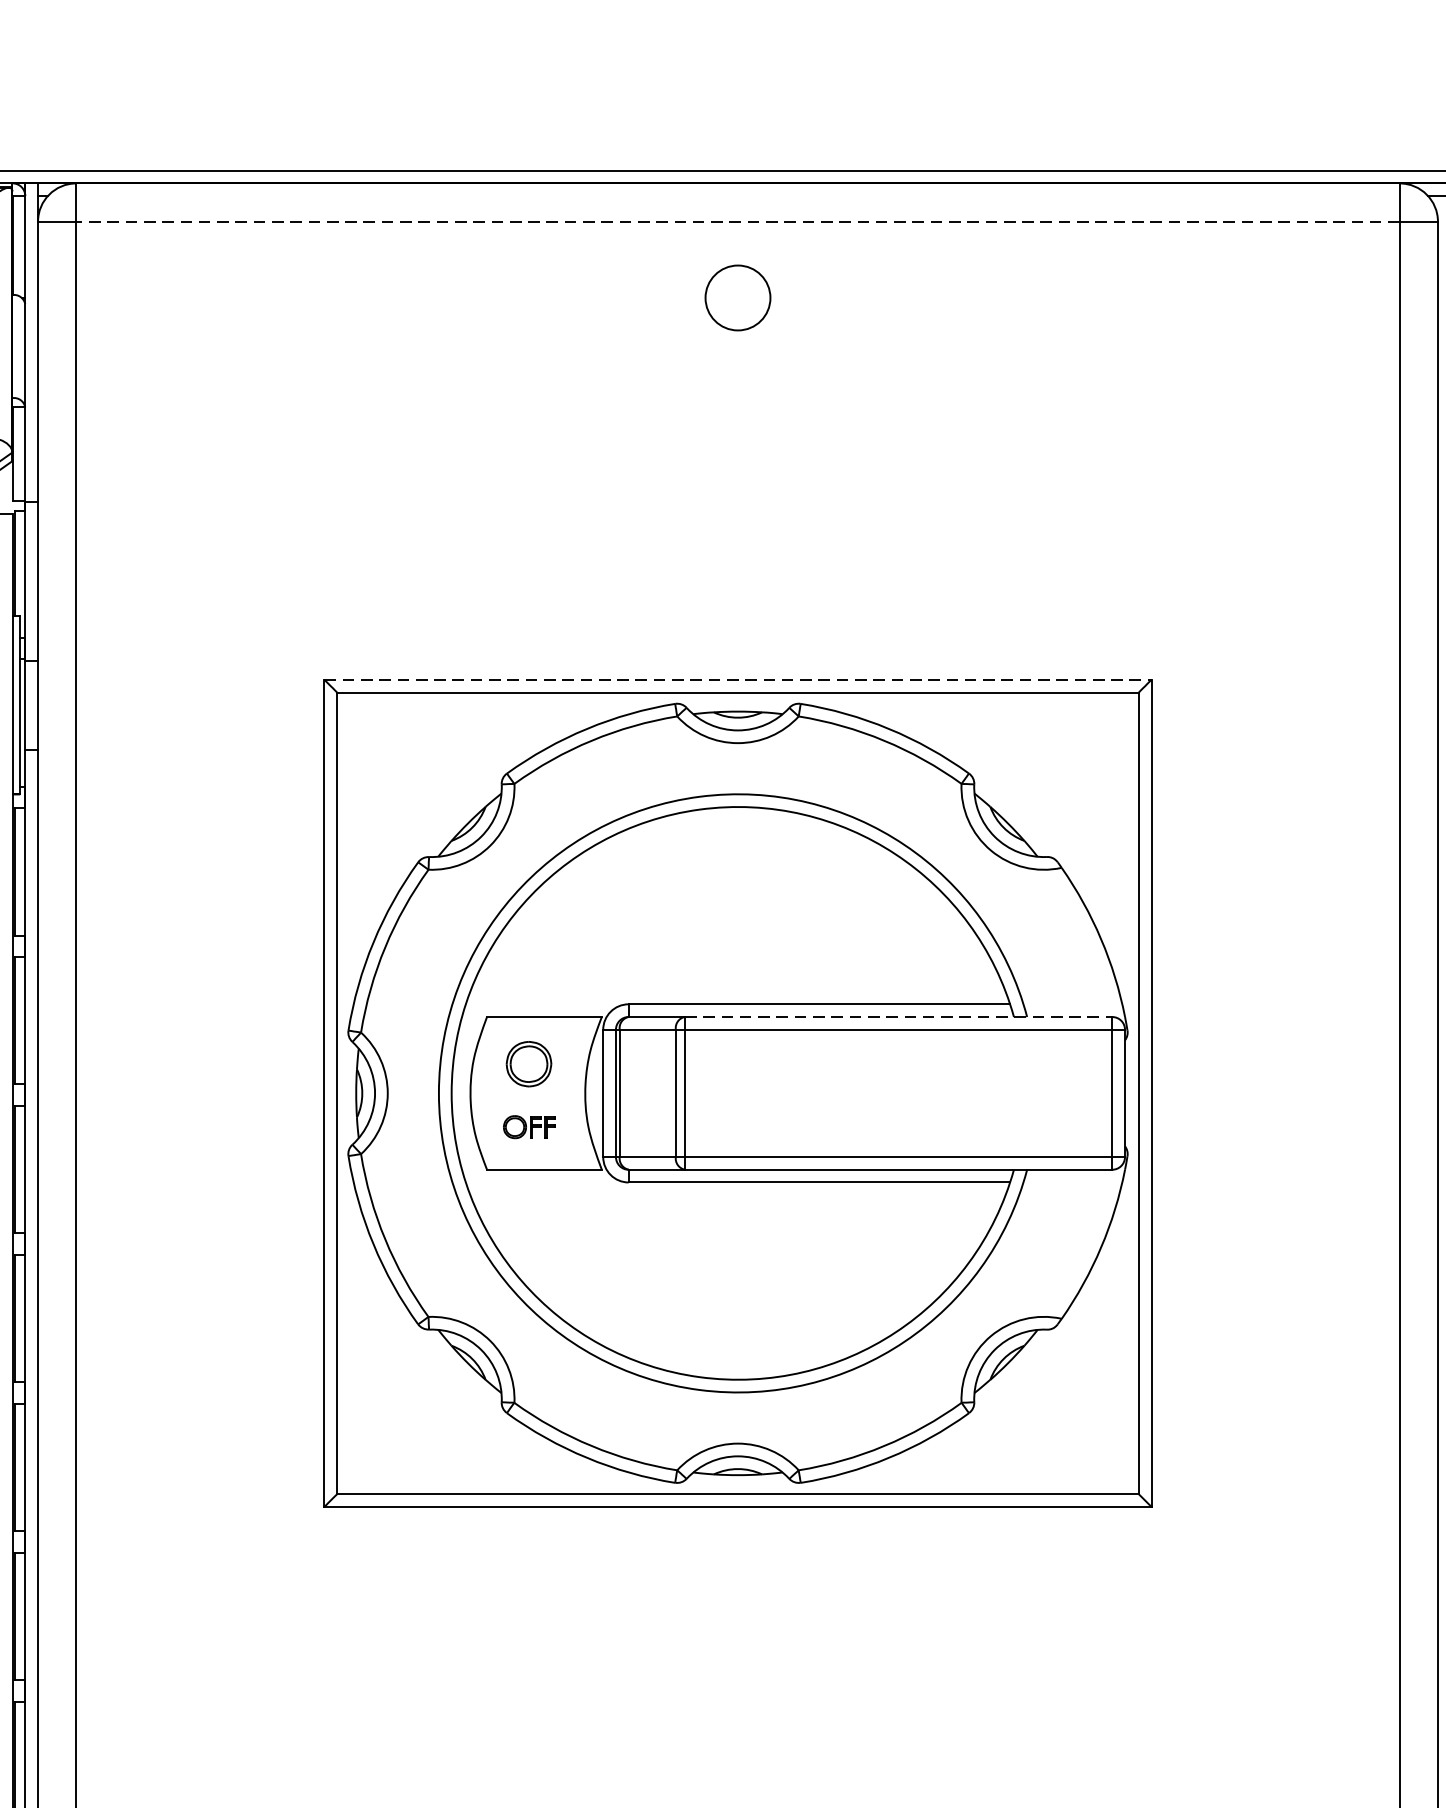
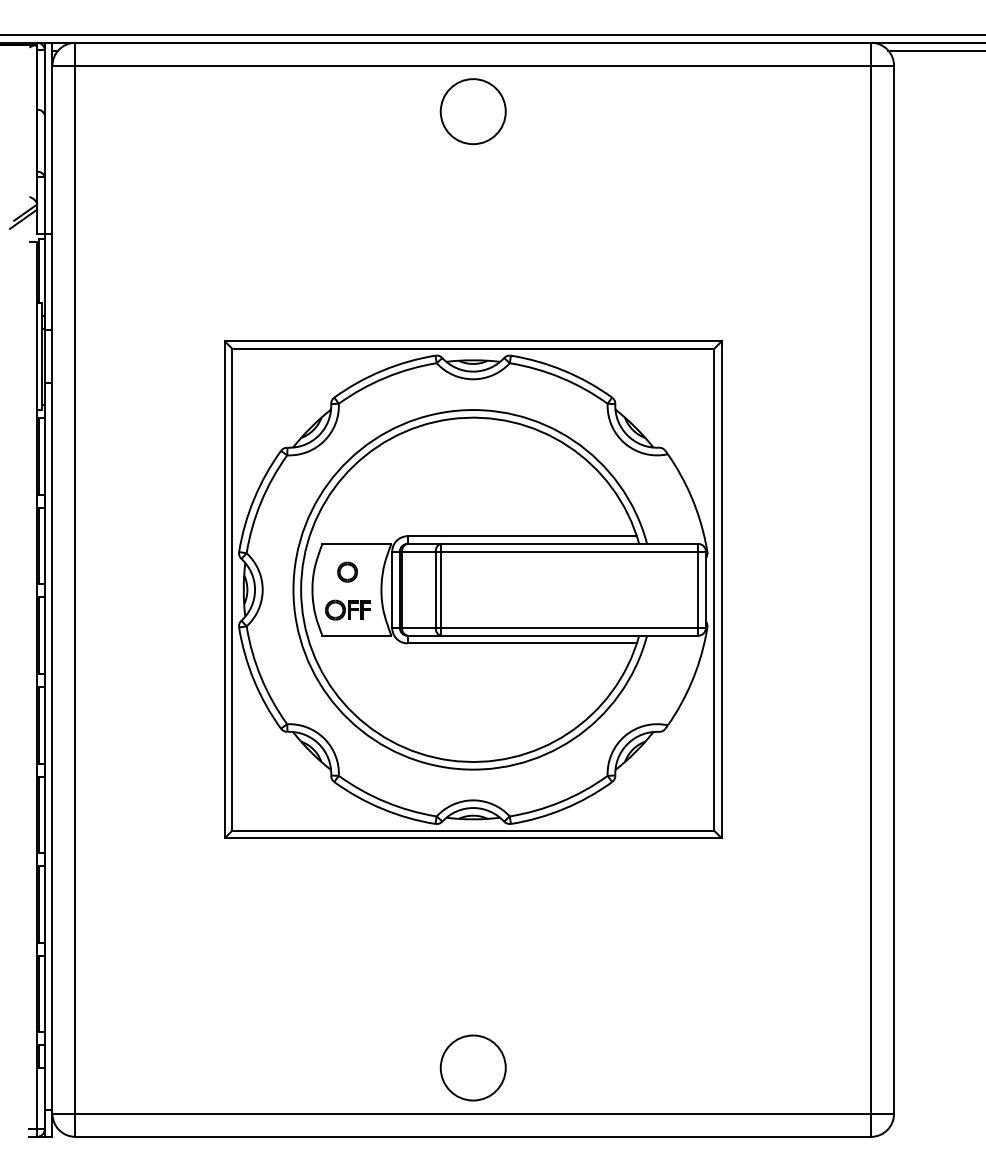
line: (738, 221) -> (473, 65), dashed -> solid
circle: (736, 297) -> (472, 111), size x1.67
line: (738, 680) -> (473, 341), dashed -> solid
line: (899, 1016) -> (570, 543), dashed -> solid
part: (528, 1062) -> (347, 571), size x0.71
part: (528, 1126) -> (347, 609), size x1.43

